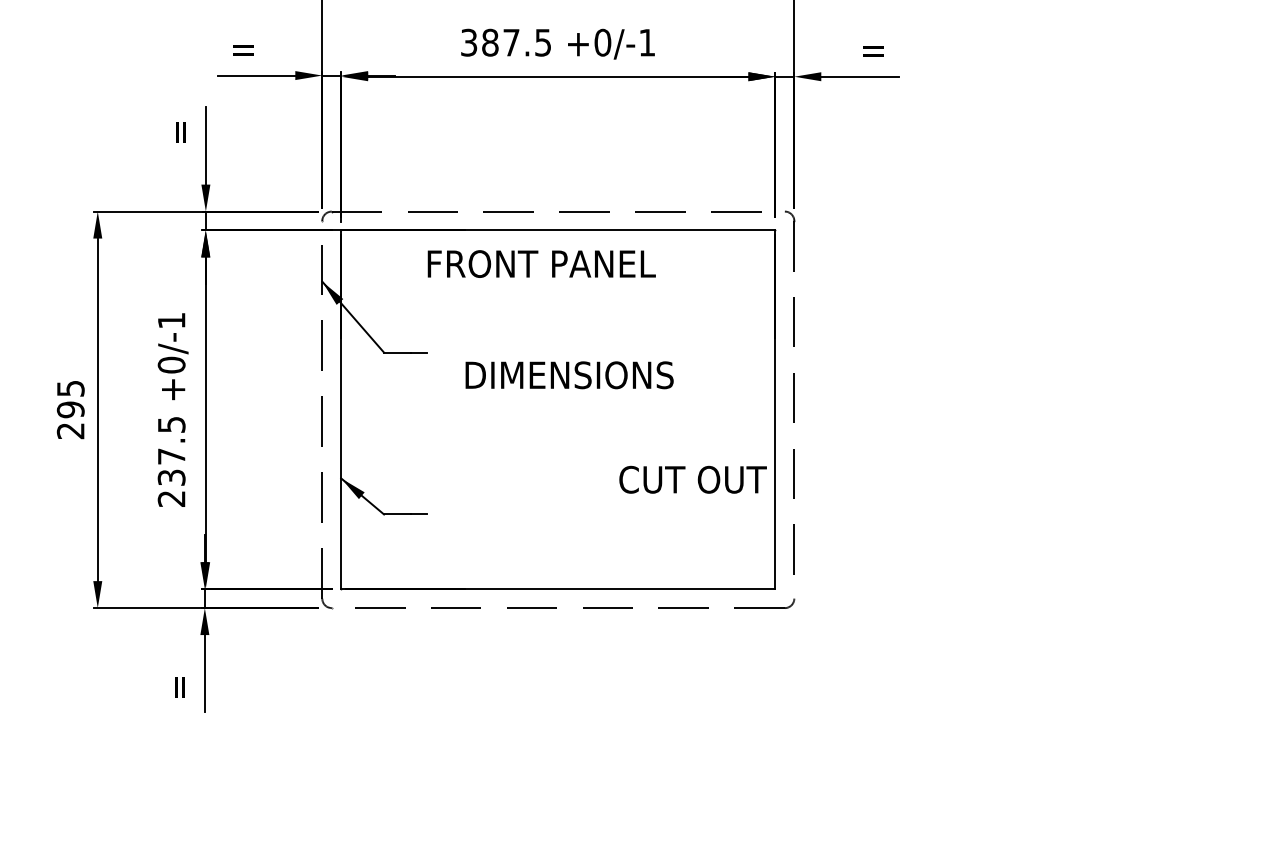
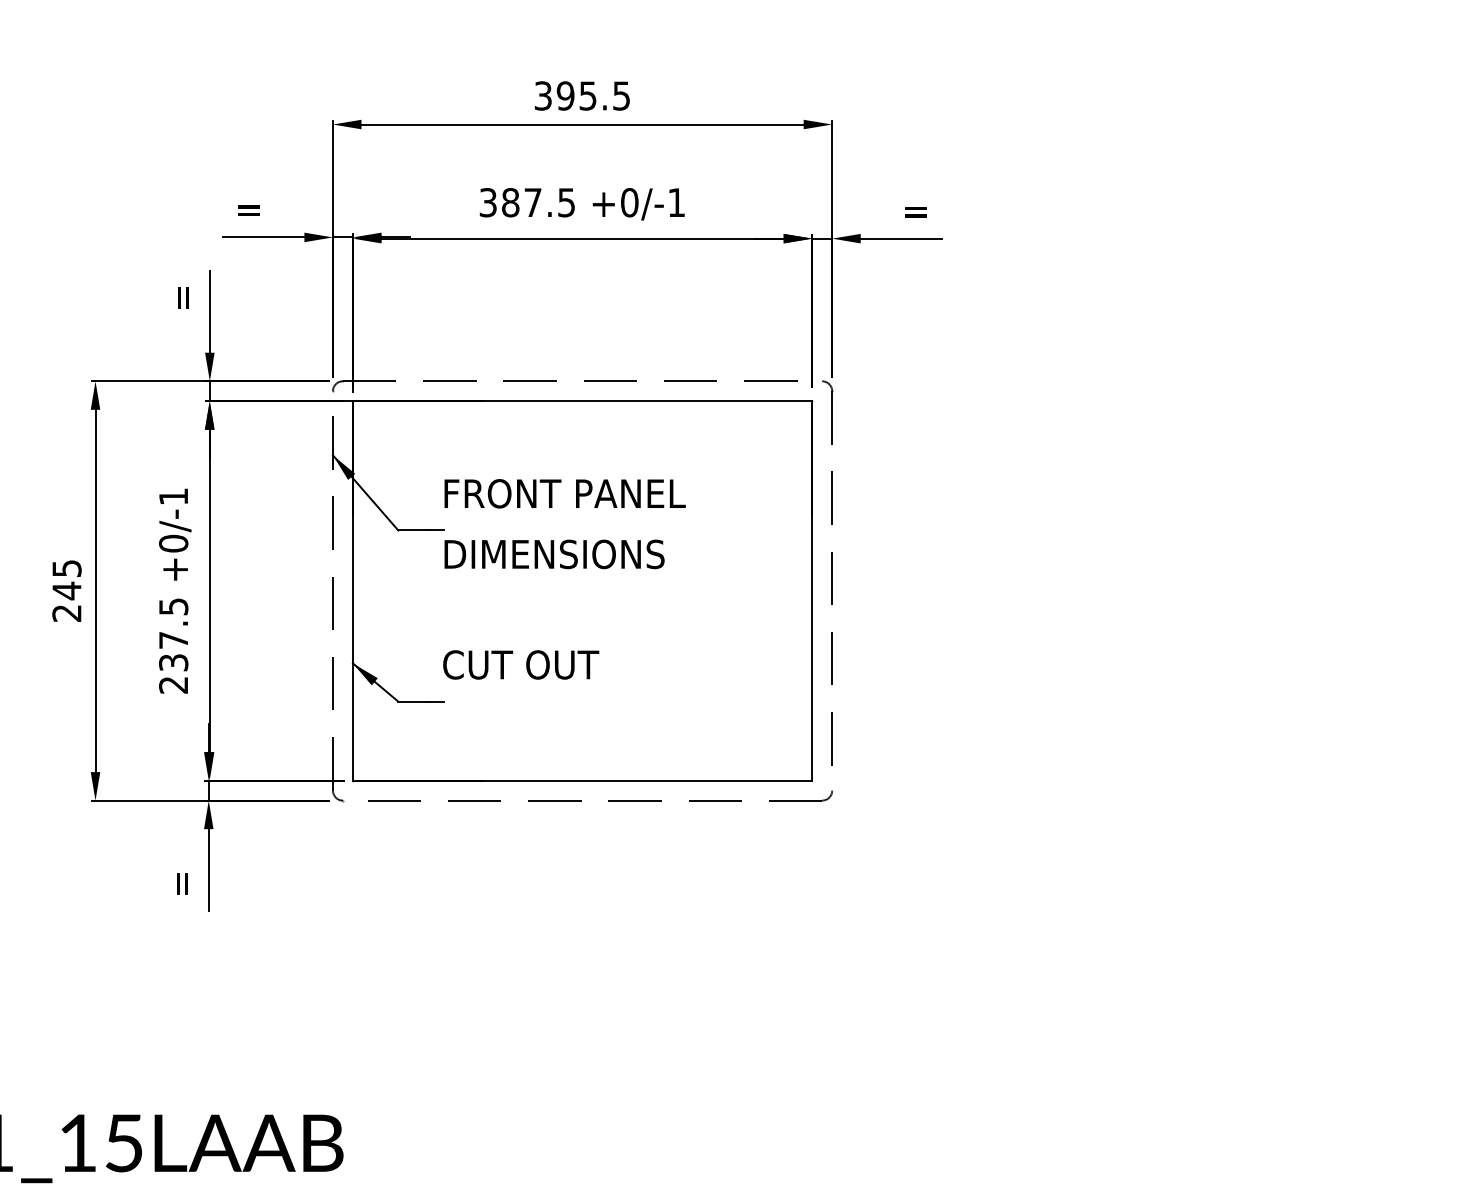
text: (541, 263) -> (564, 493), moved
text: (569, 375) -> (554, 554), moved
text: (70, 409) -> (66, 590), 295 -> 245
text: (693, 479) -> (521, 664), moved

